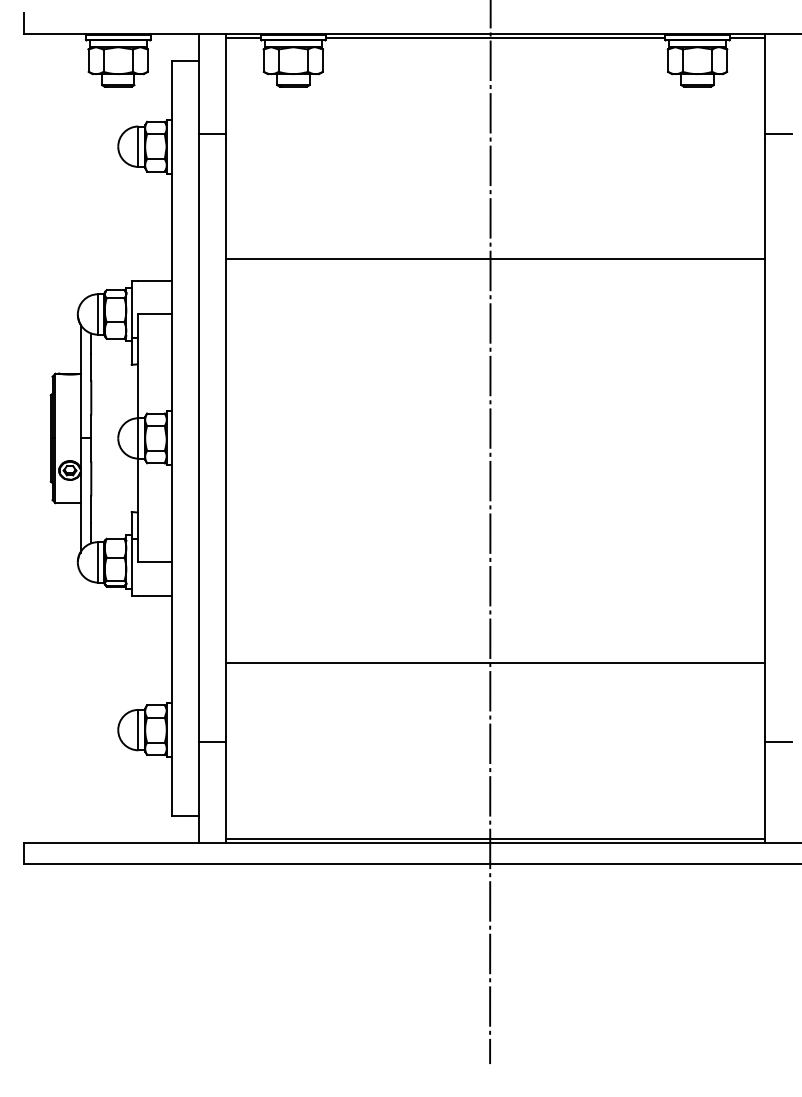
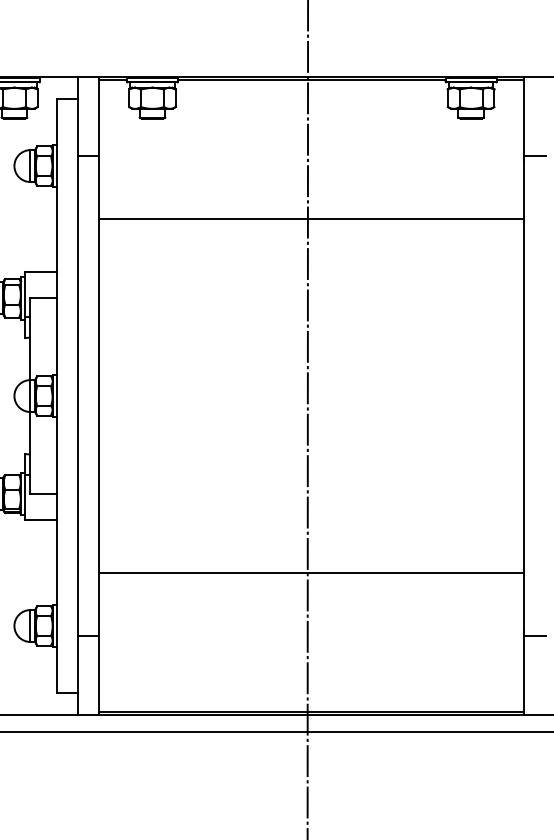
line: (495, 258) -> (311, 218), moved

